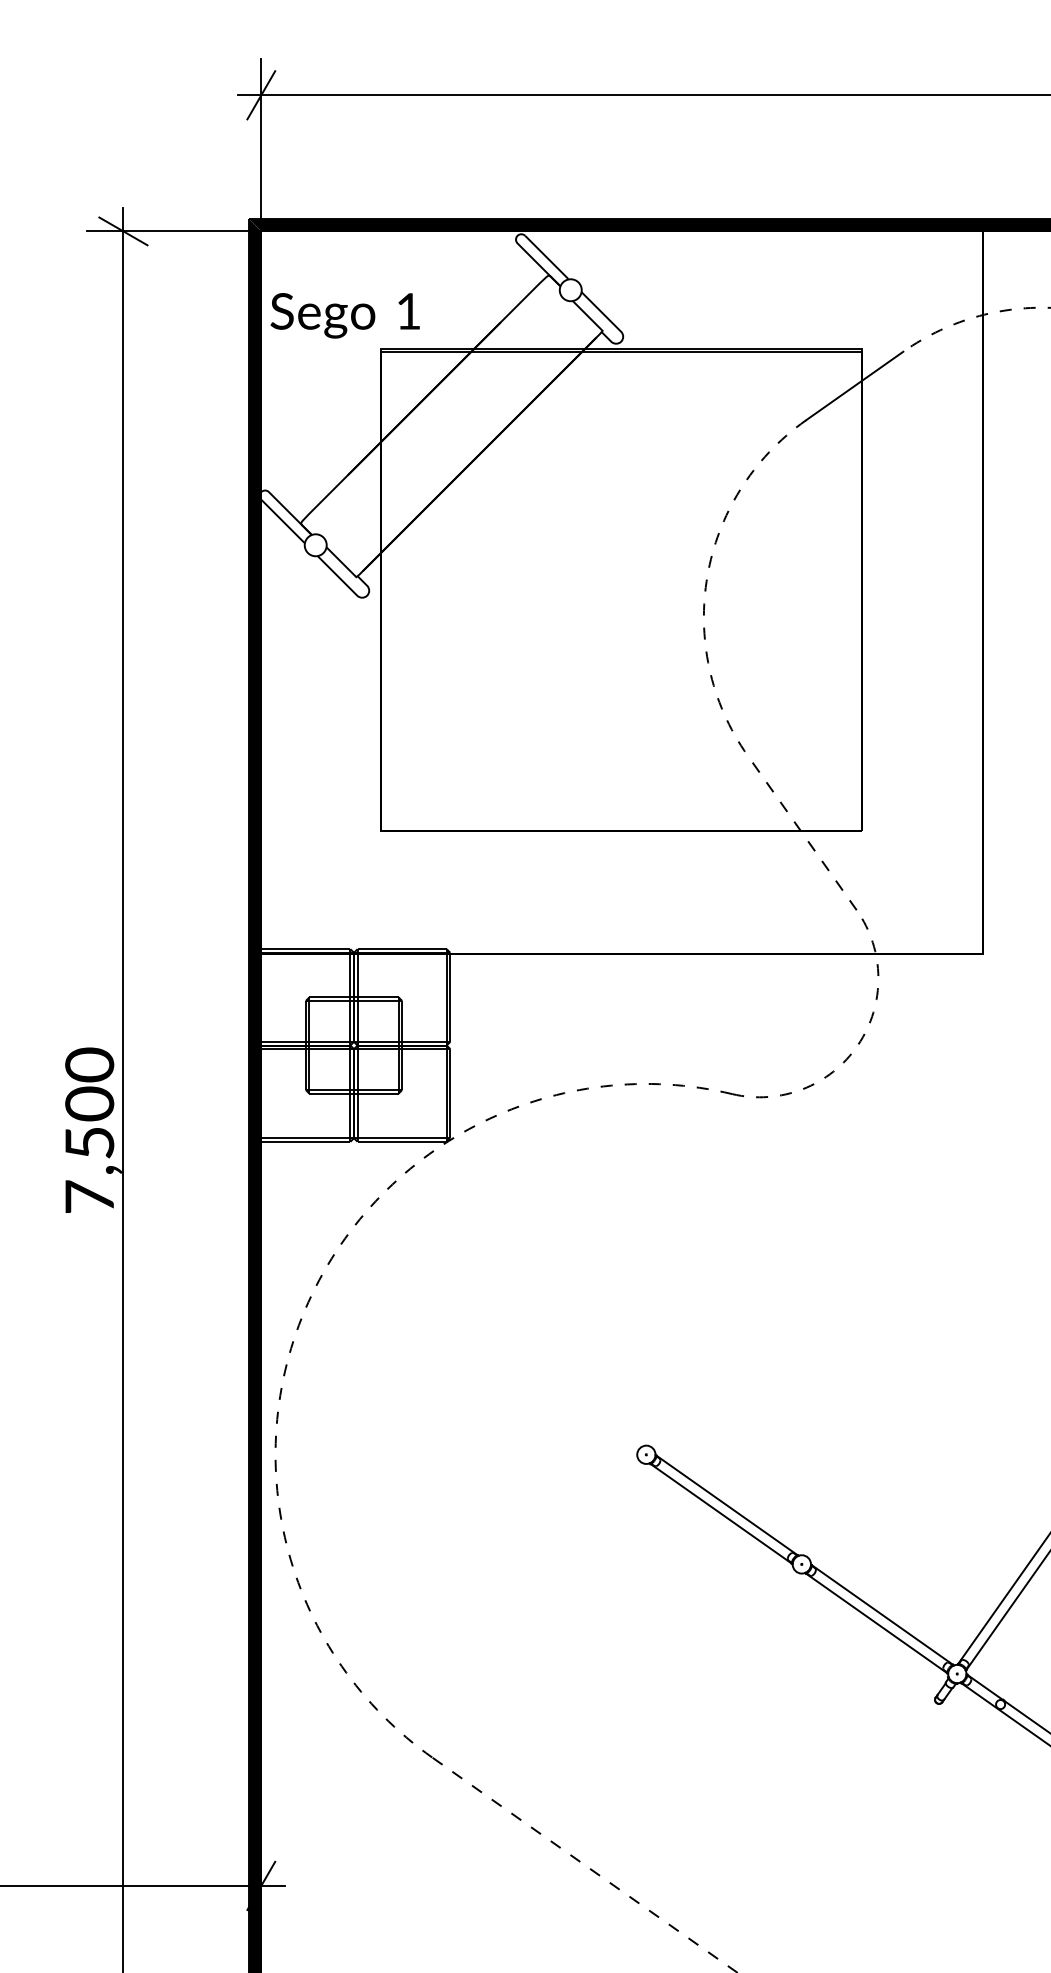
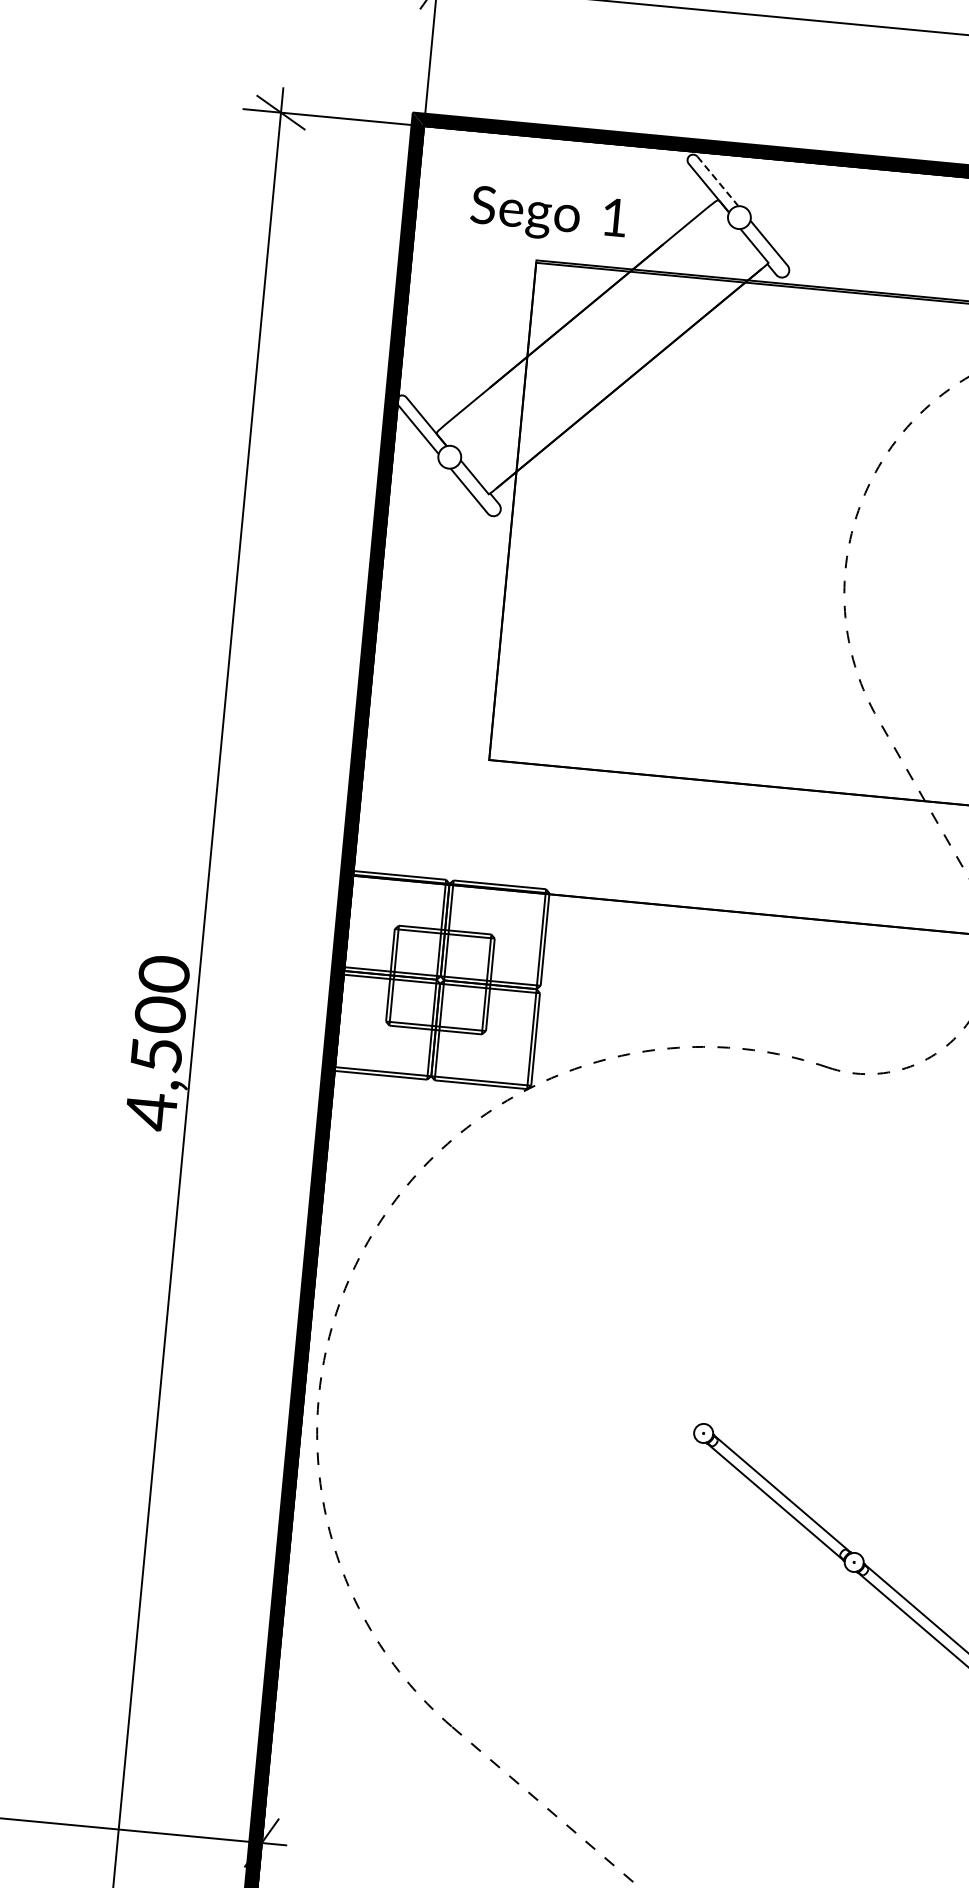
line: (547, 257) -> (718, 181), solid -> dashed
text: (344, 315) -> (547, 215), moved
text: (89, 1197) -> (151, 1111), 7,500 -> 4,500

